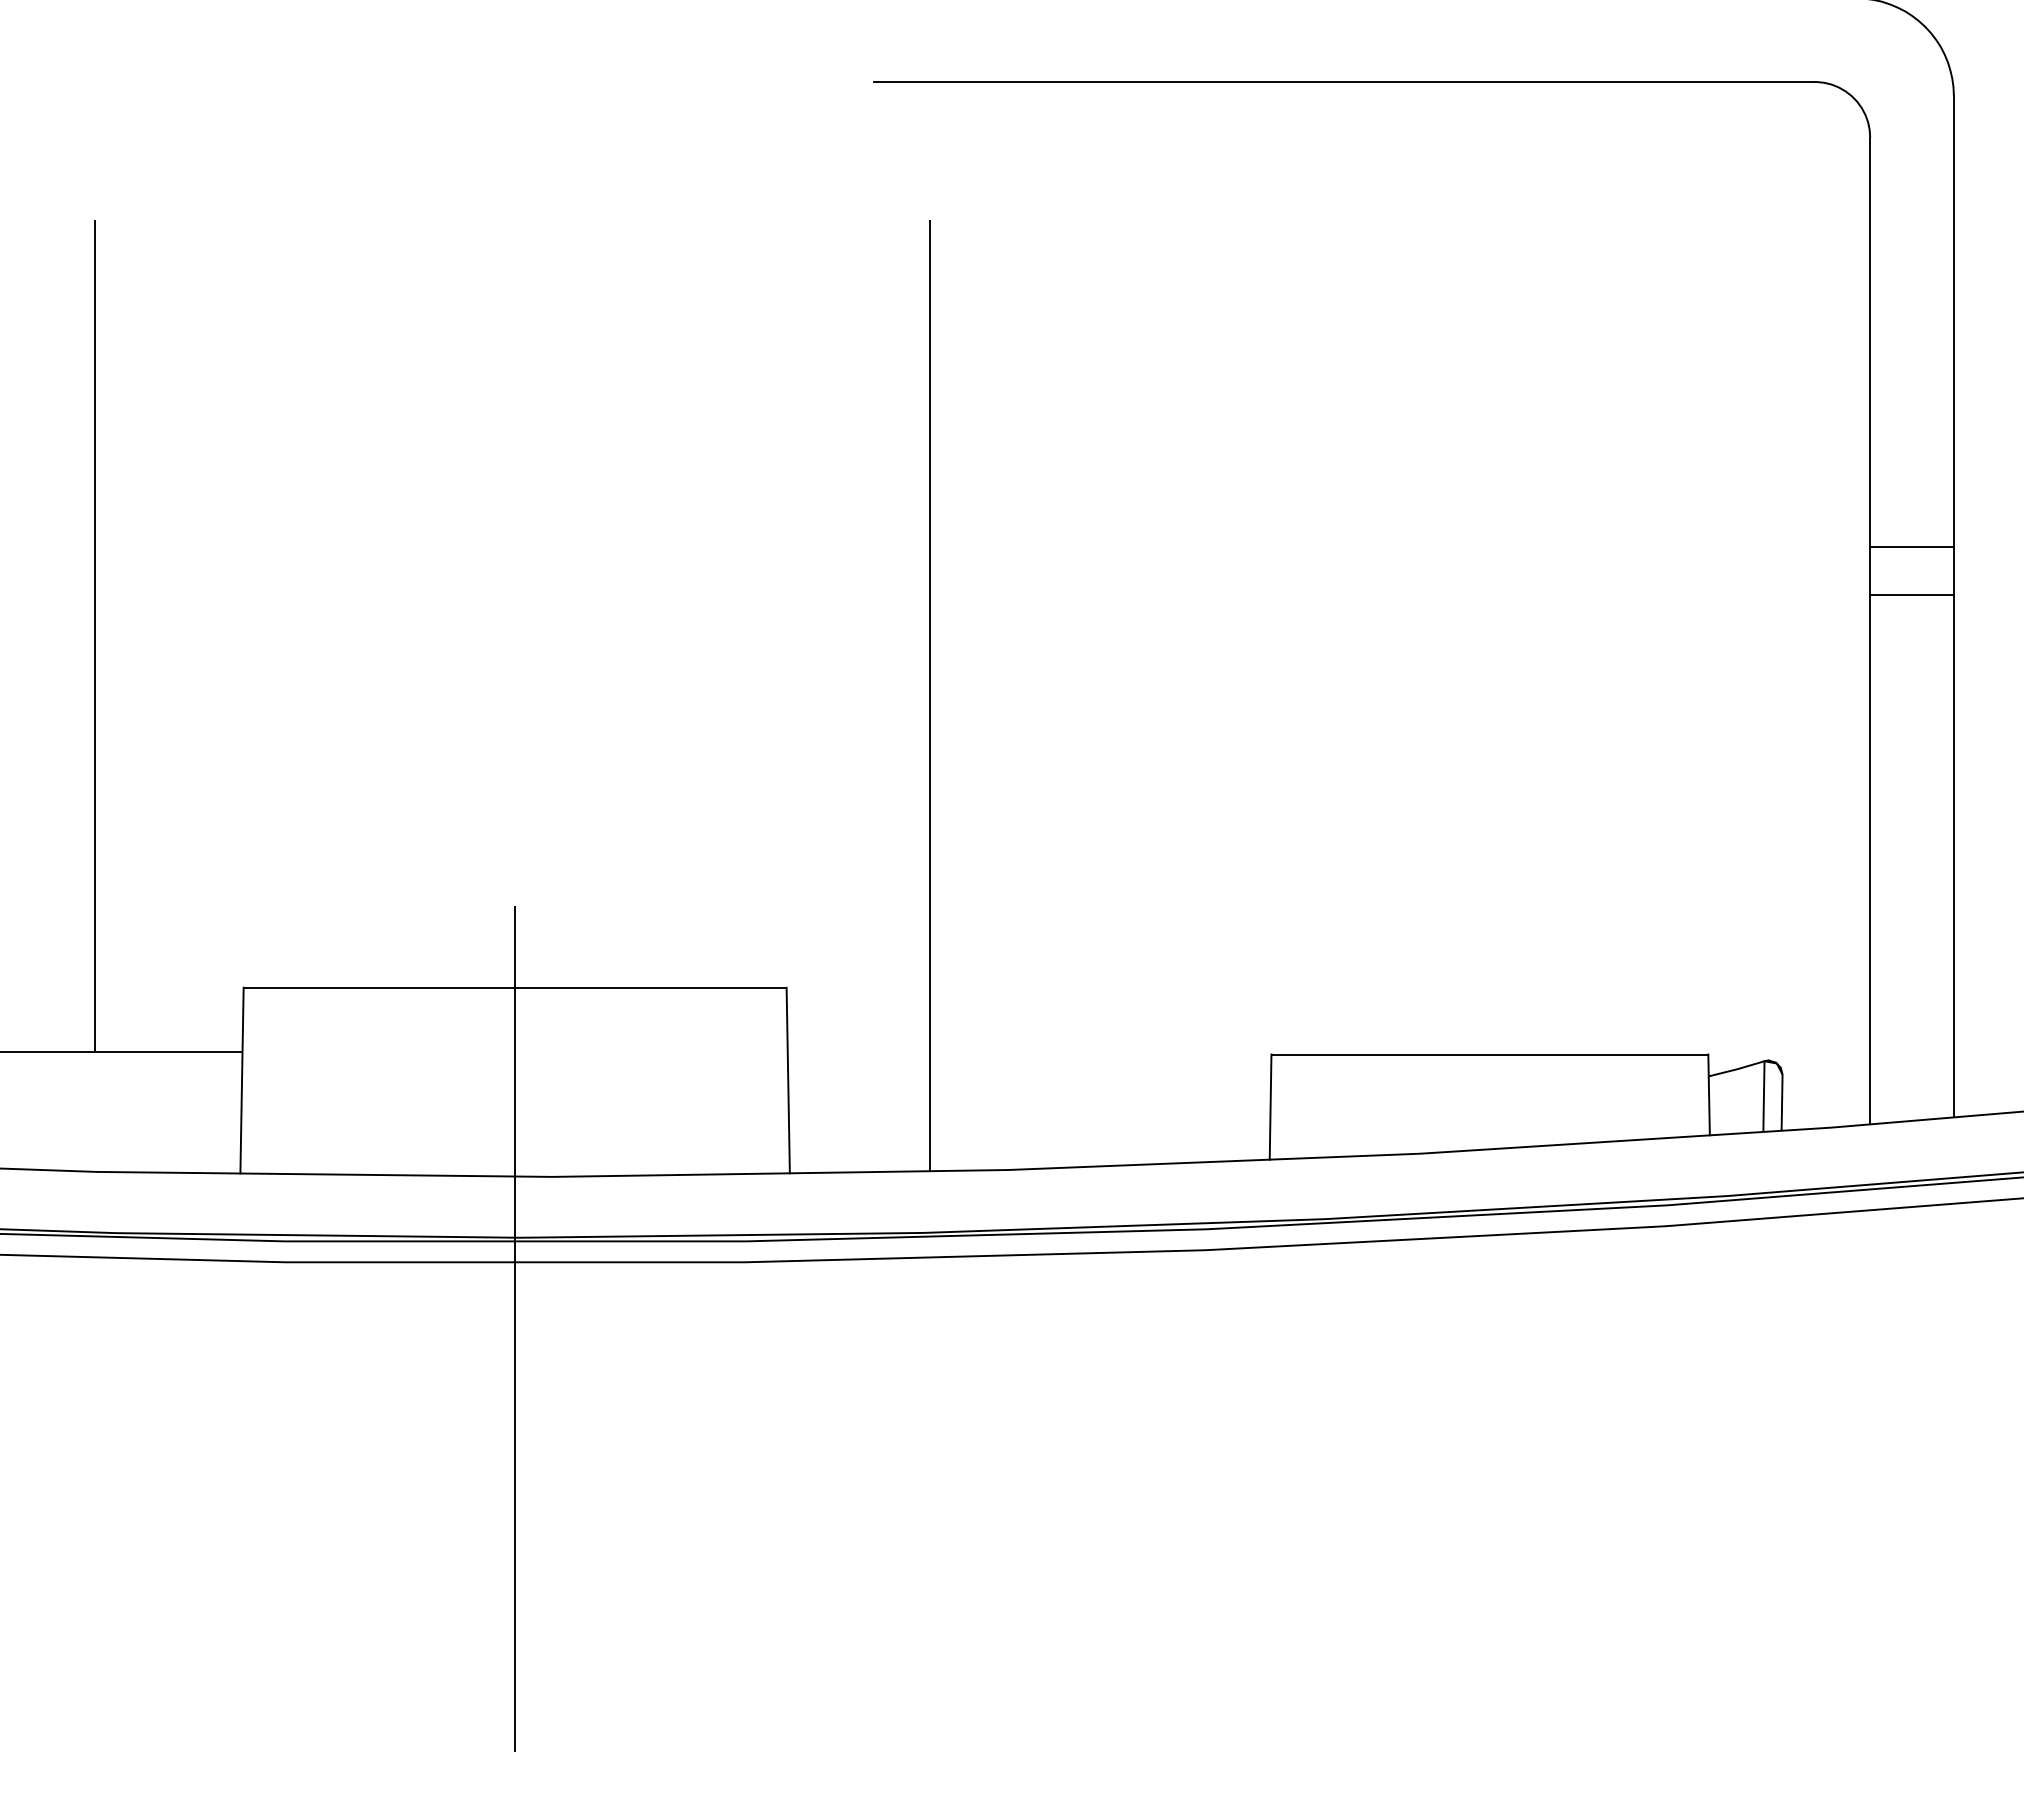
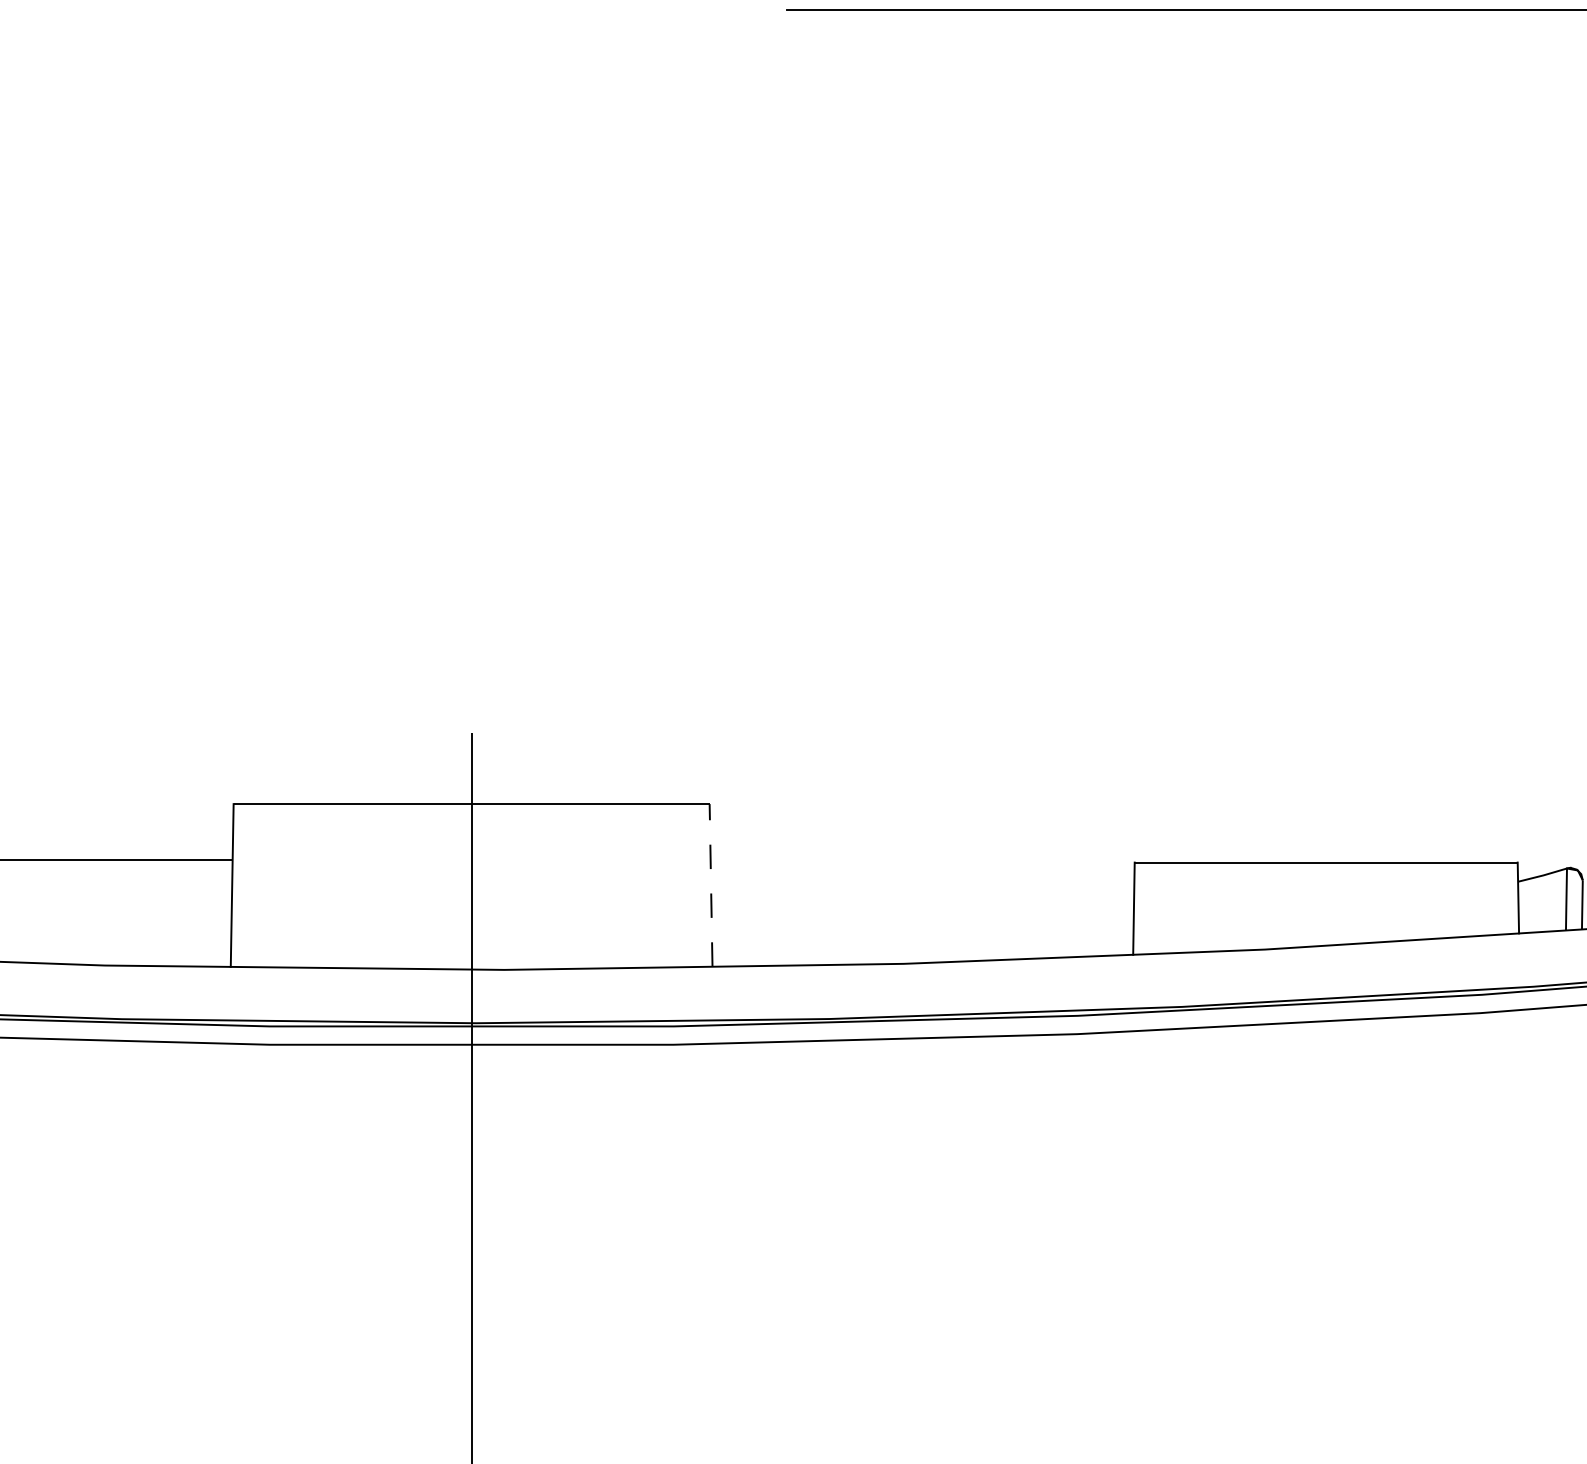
line: (94, 636) -> (102, 496), removed
line: (930, 696) -> (835, 548), removed
line: (788, 1080) -> (711, 885), solid -> dashed

